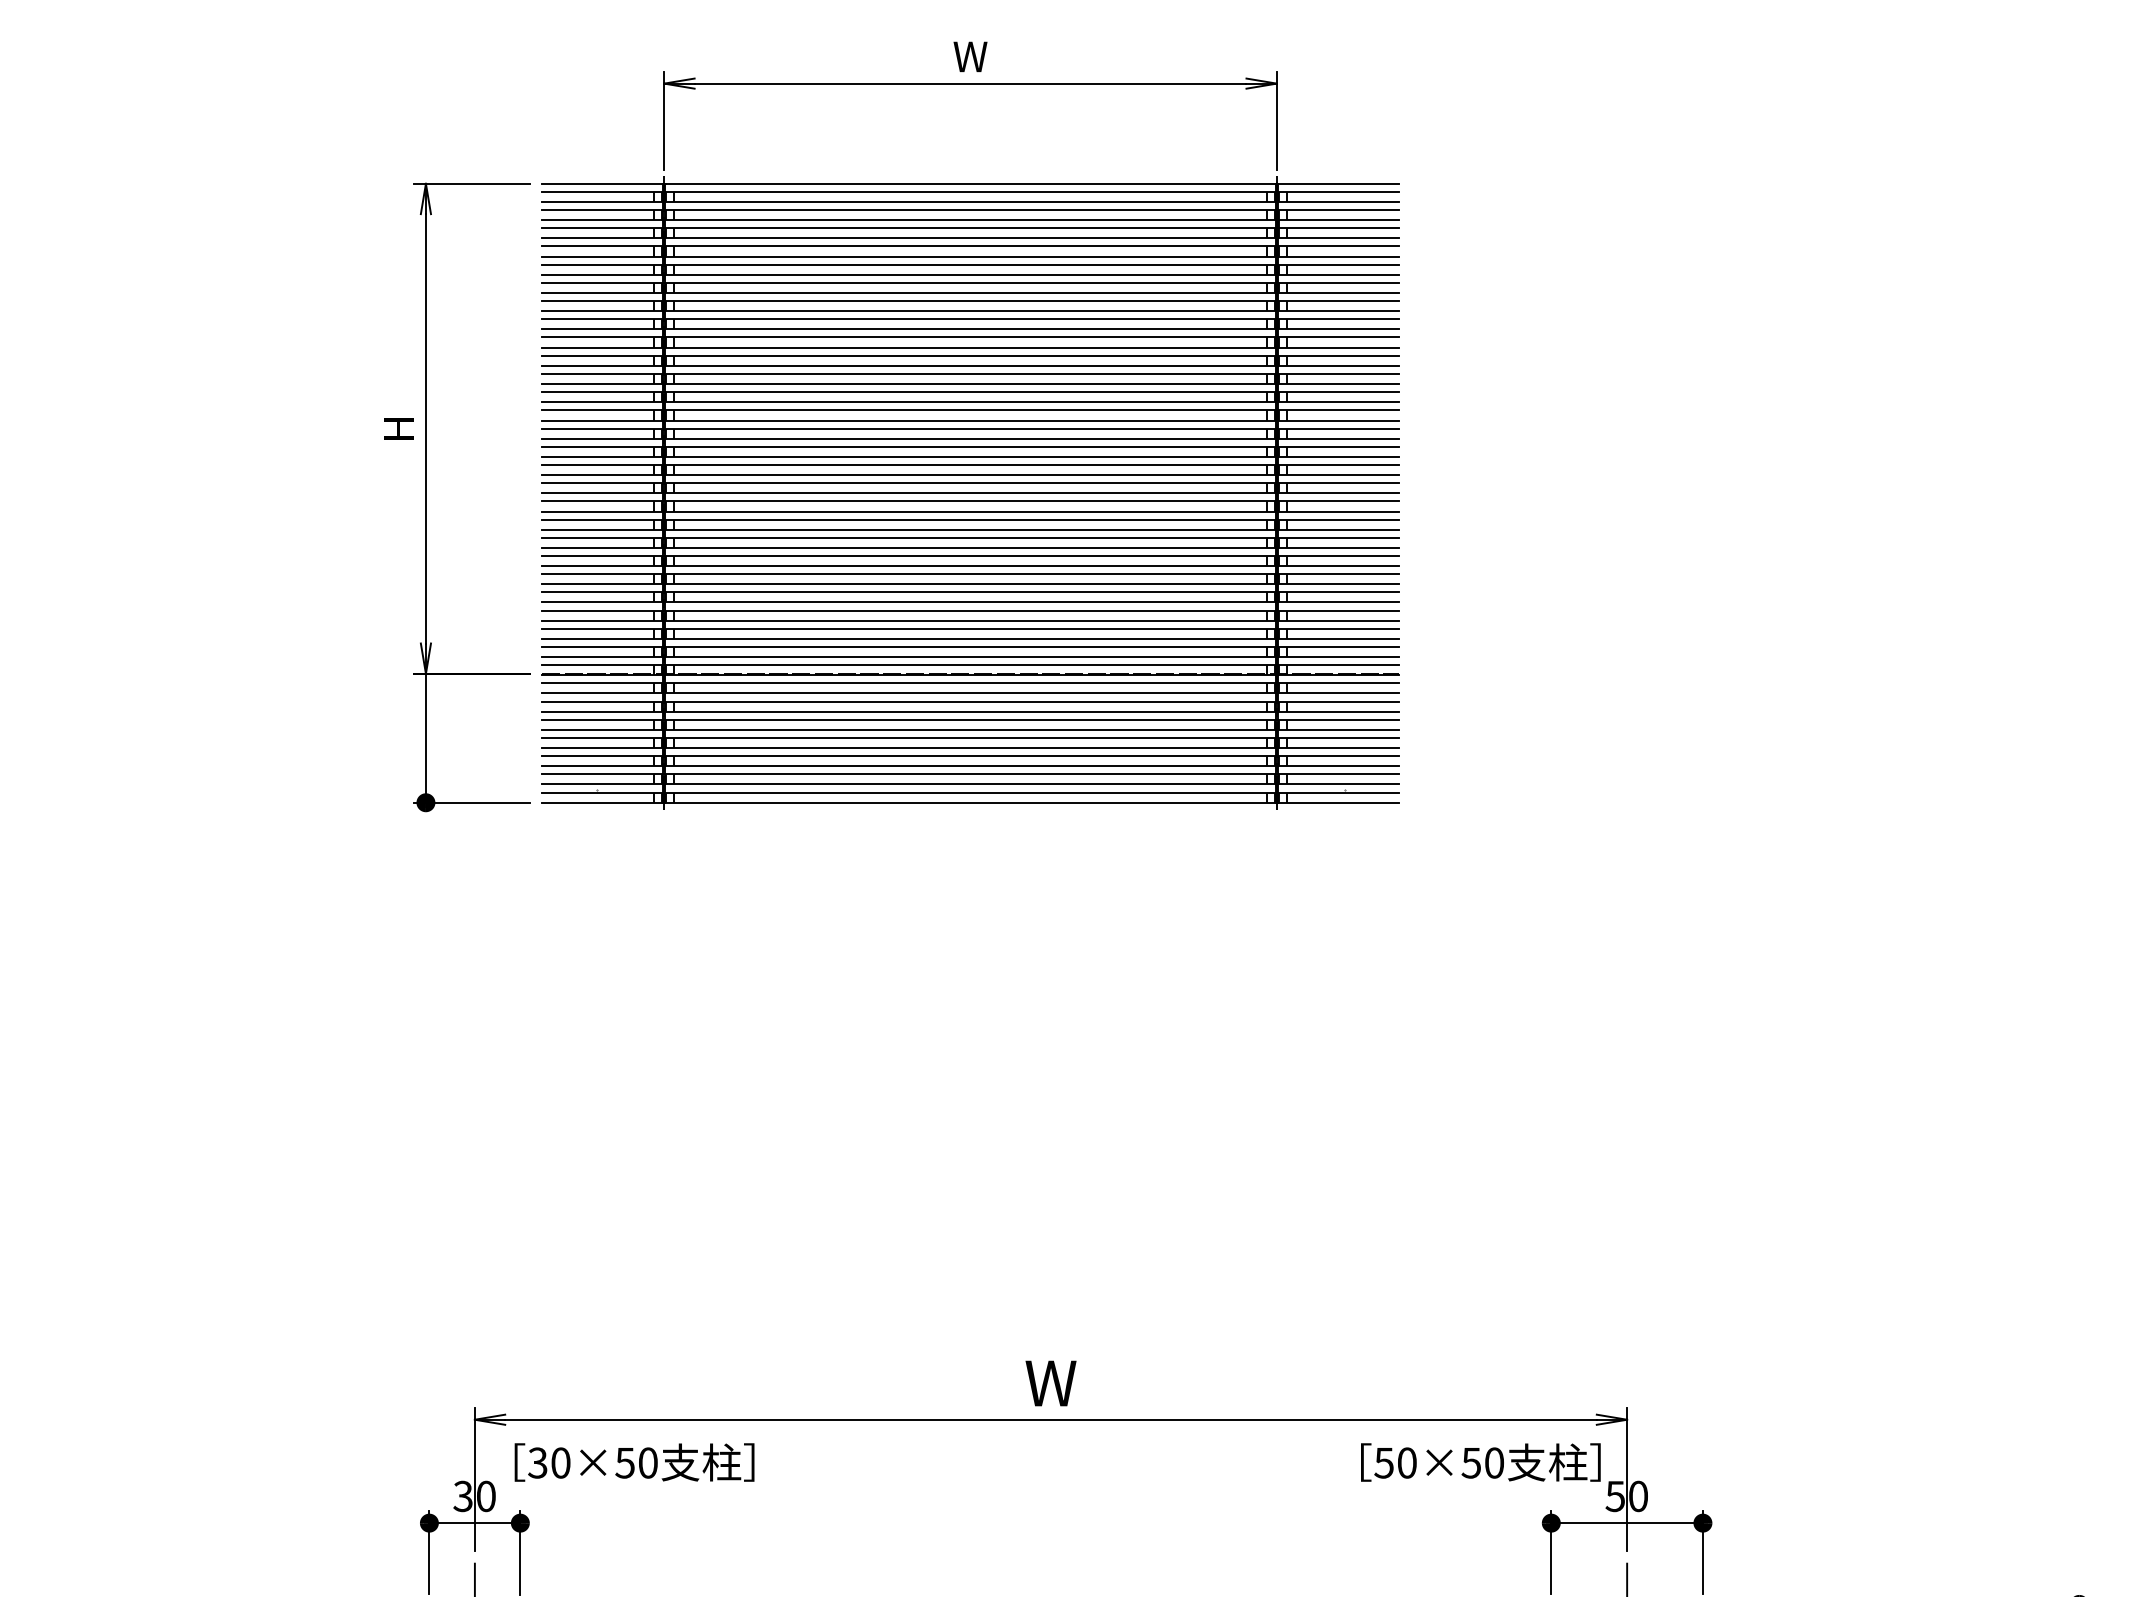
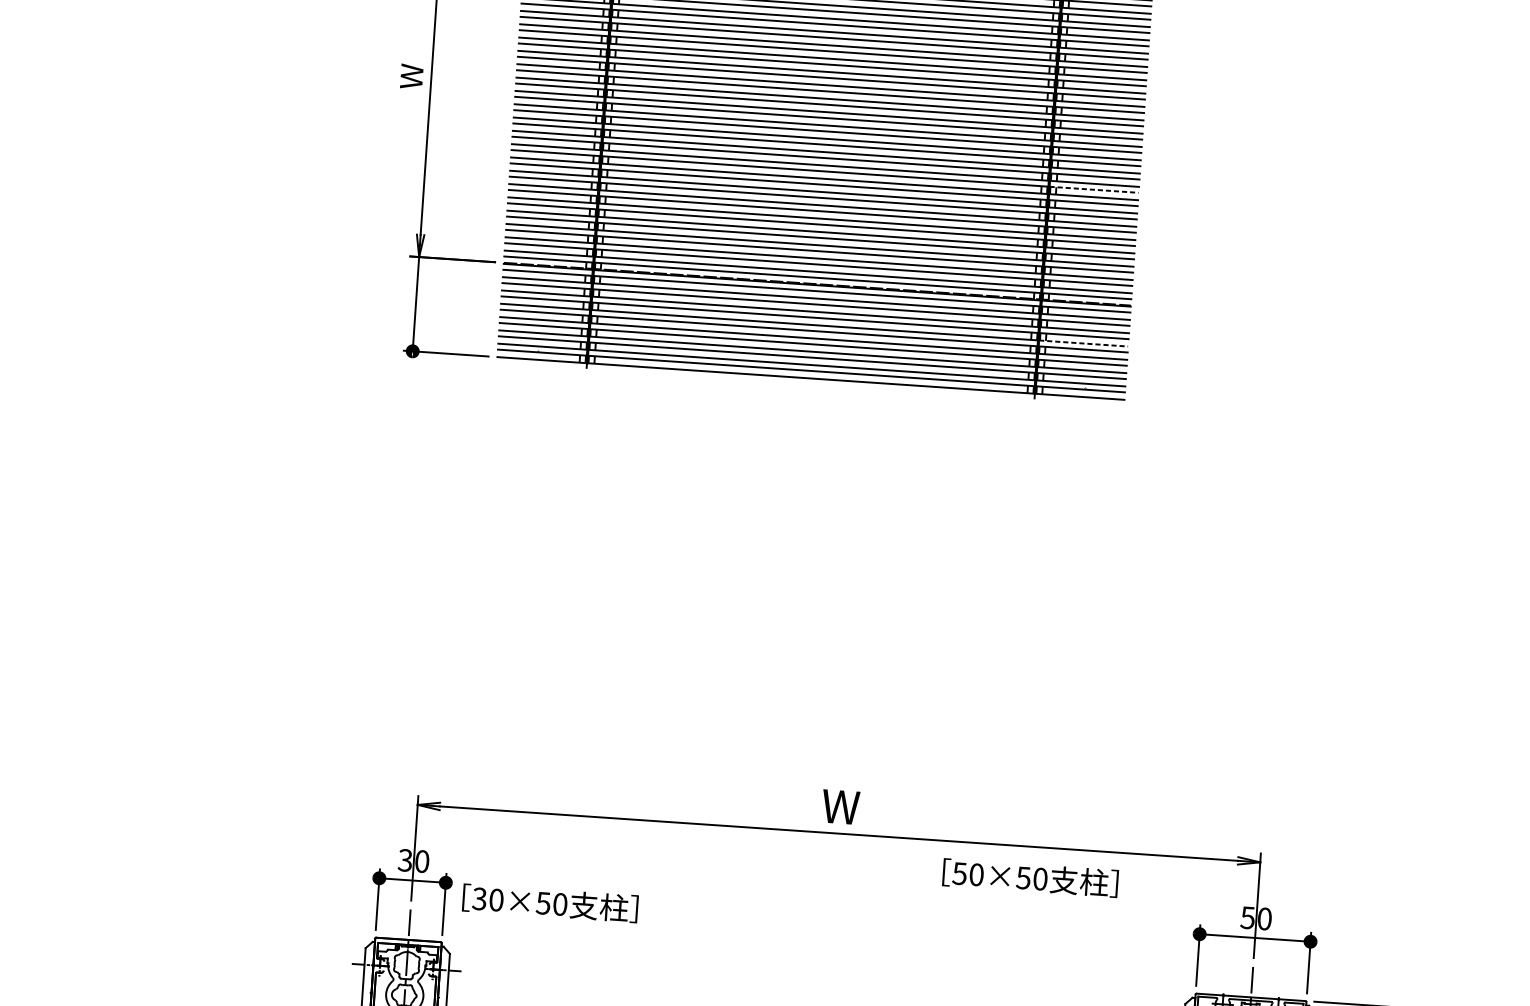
text: (399, 428) -> (412, 76), H -> W
line: (1338, 519) -> (1094, 189), solid -> dashed
line: (1338, 729) -> (1083, 343), solid -> dashed
text: (634, 1462) -> (550, 903), moved
text: (1480, 1462) -> (1030, 878), moved

